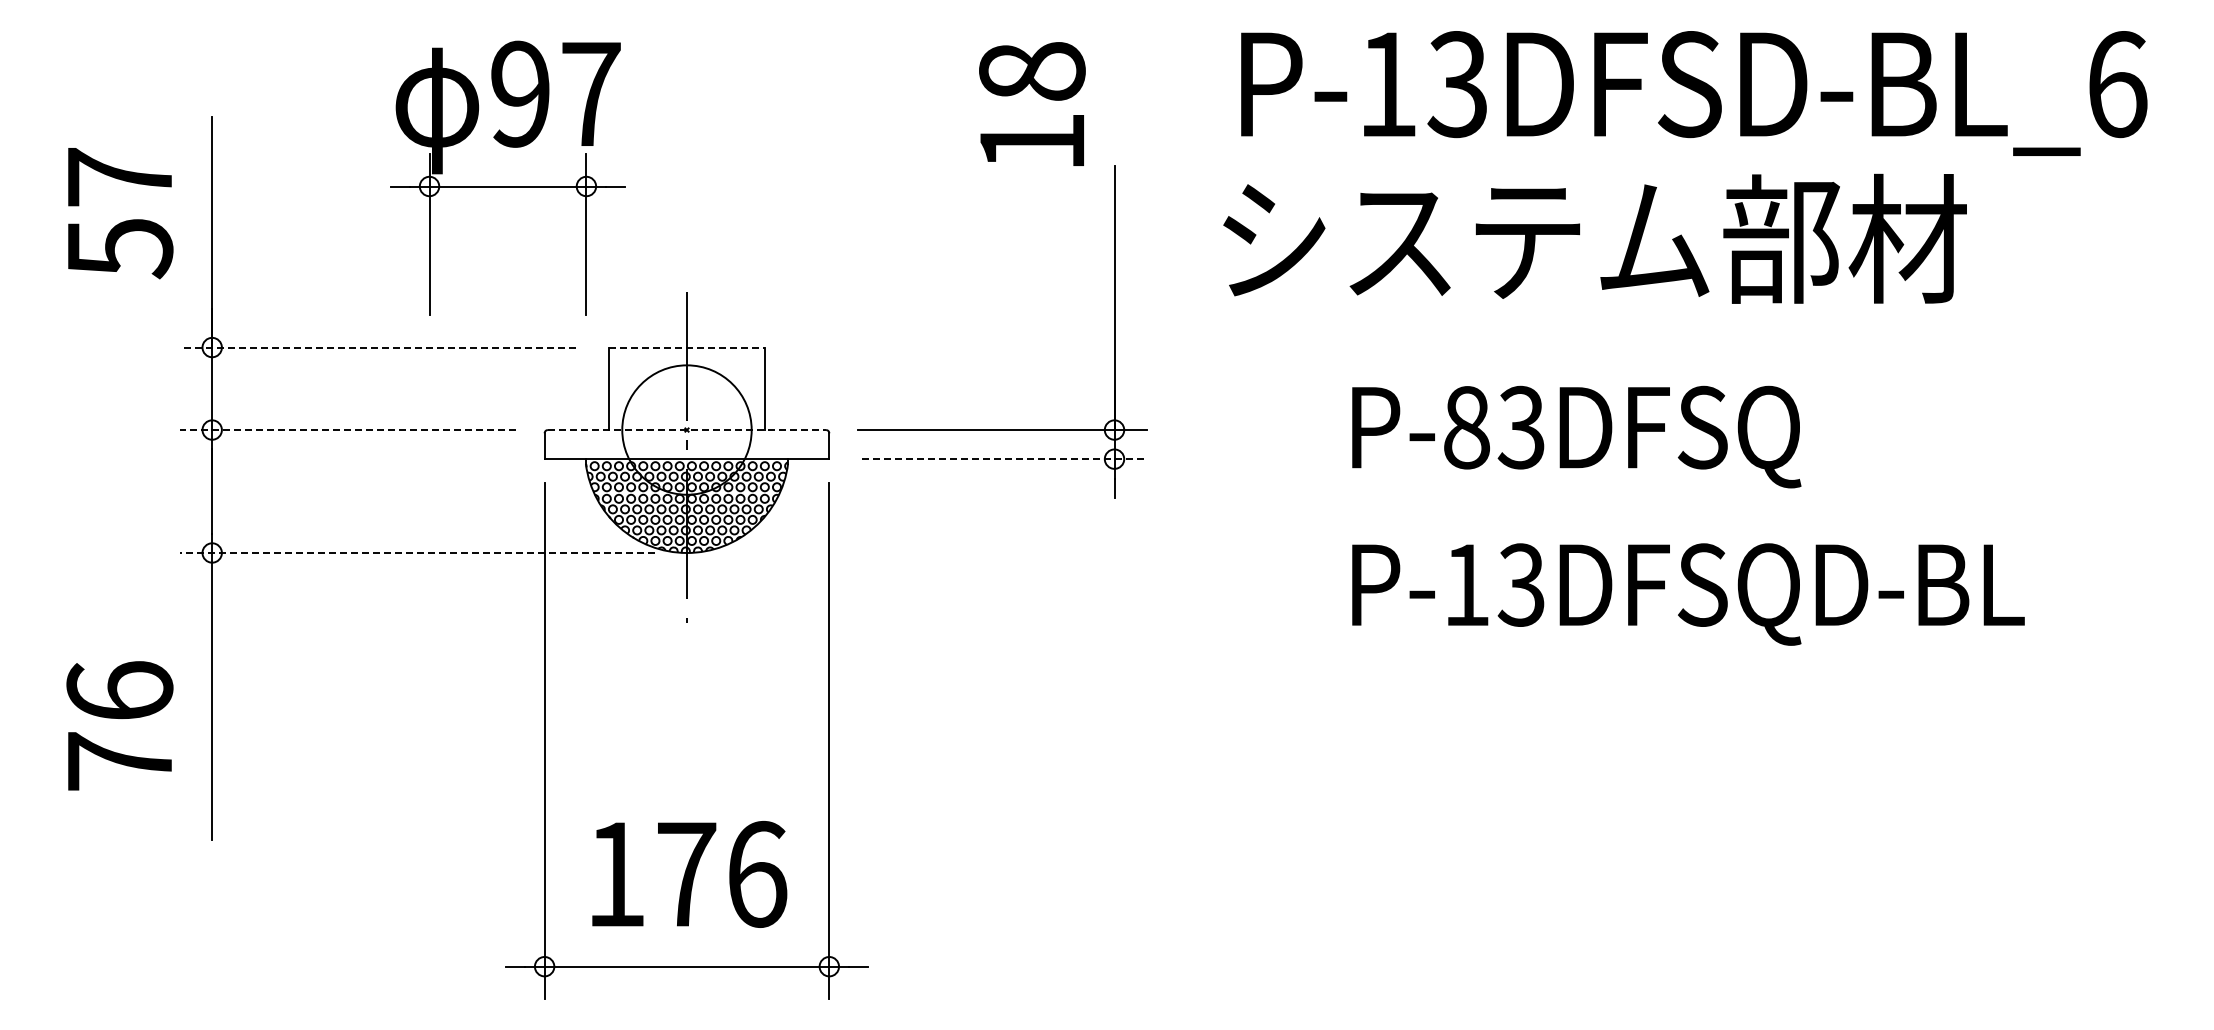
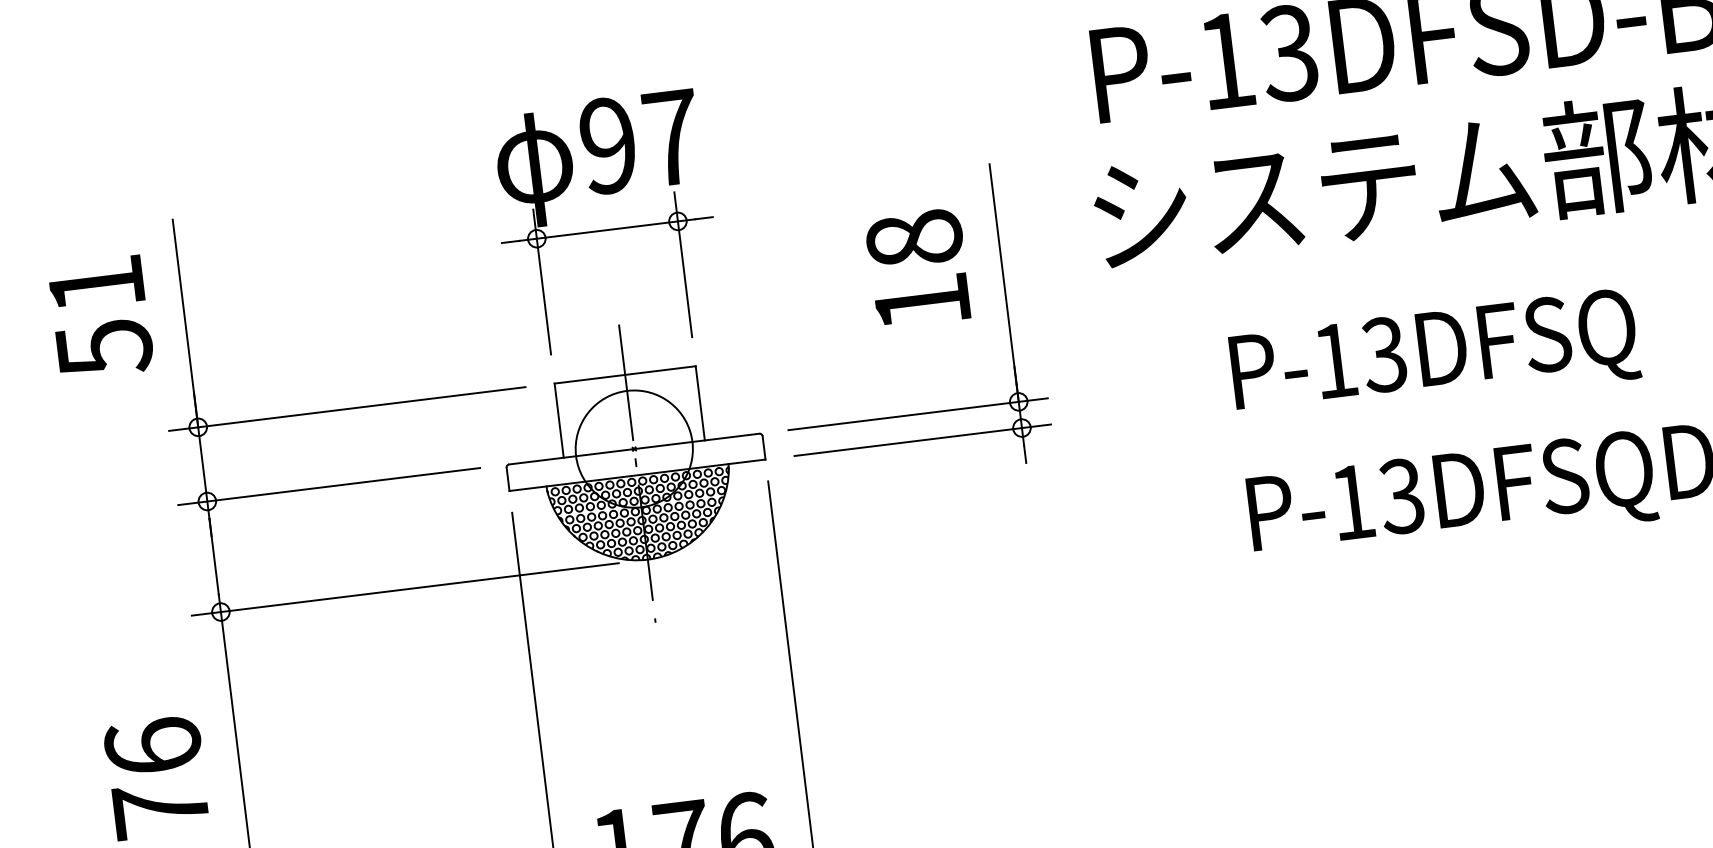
text: (1032, 103) -> (918, 267), moved
text: (119, 177) -> (96, 284), 57 -> 51
part: (507, 186) -> (606, 230), moved
line: (377, 347) -> (346, 409), dashed -> solid
line: (687, 347) -> (625, 374), dashed -> solid
text: (1466, 427) -> (1334, 360), P-83DFSQ -> P-13DFSQ
line: (347, 430) -> (329, 486), dashed -> solid
line: (687, 430) -> (634, 449), dashed -> solid
line: (1004, 459) -> (923, 440), dashed -> solid
line: (416, 552) -> (404, 589), dashed -> solid

